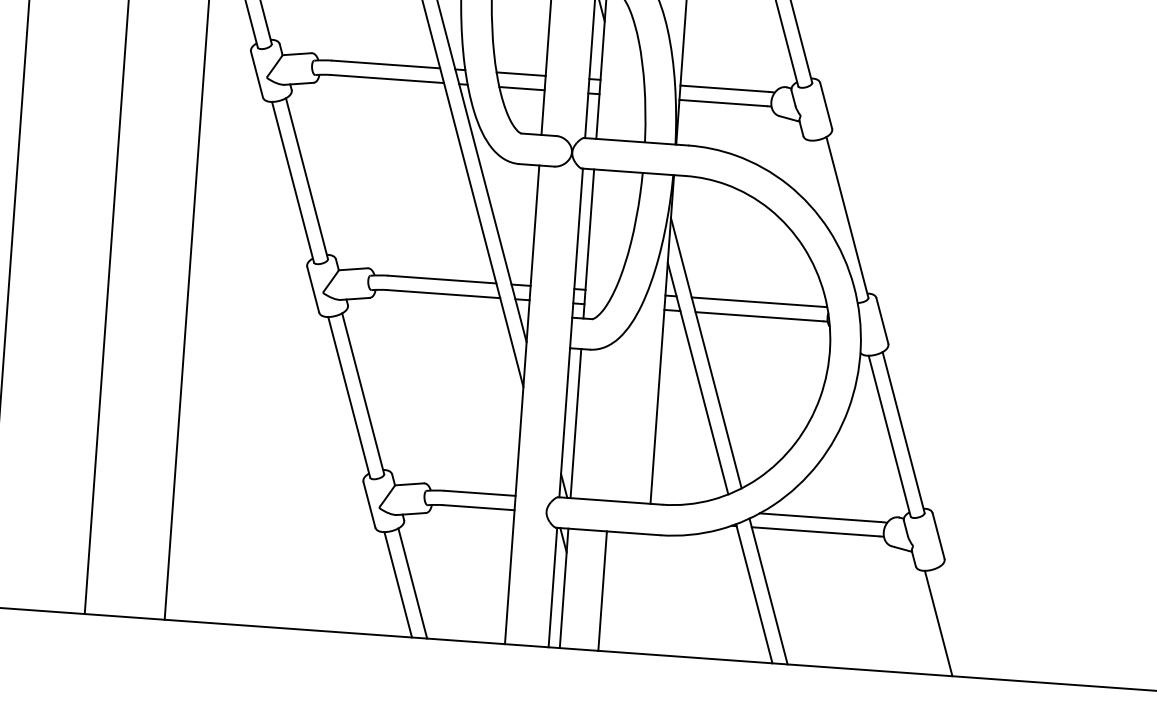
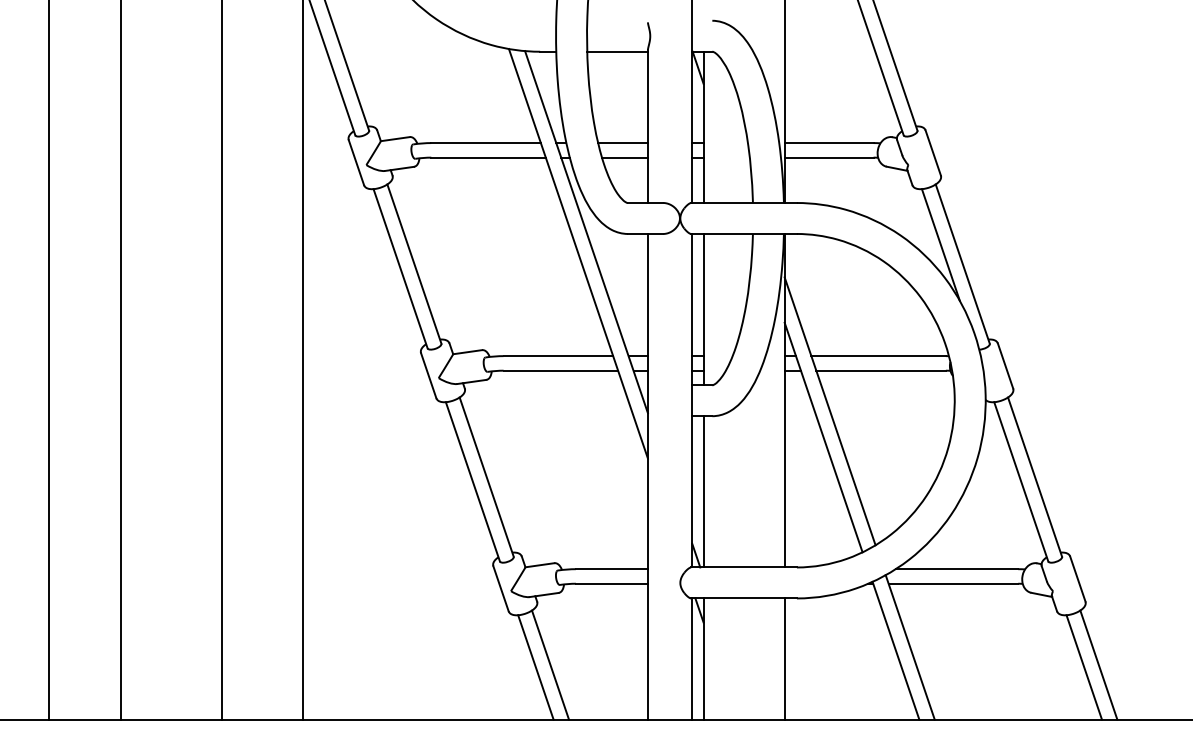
line: (826, 196) -> (940, 244), added
line: (602, 590) -> (784, 658), moved
line: (952, 621) -> (1098, 664), added

